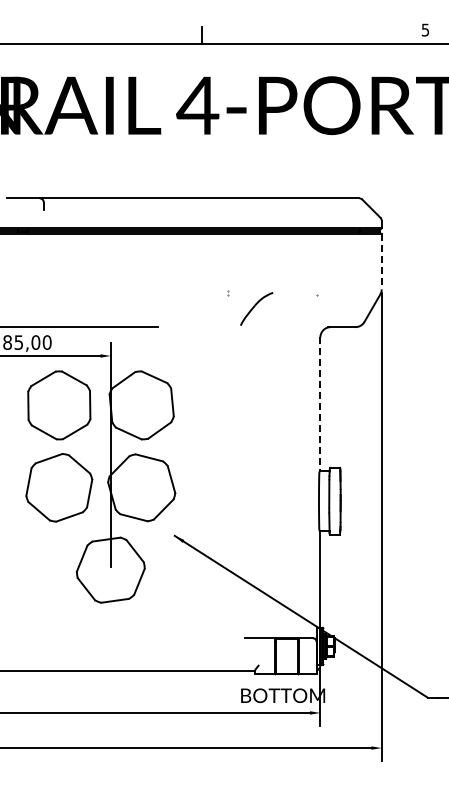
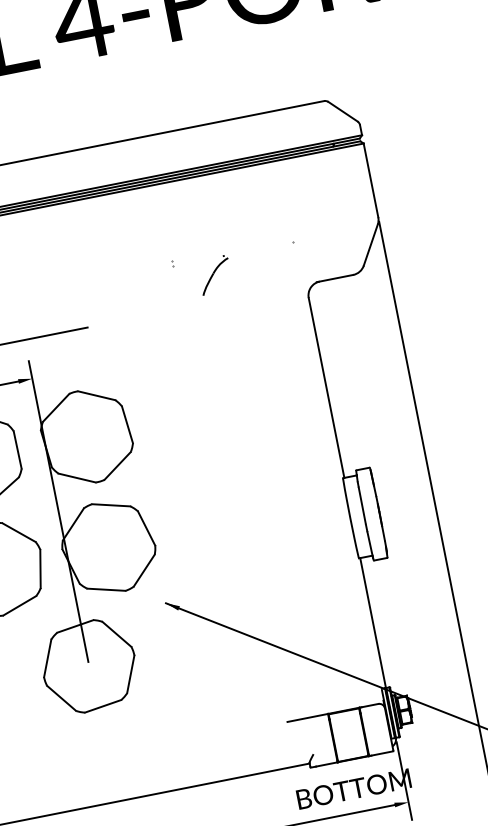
line: (381, 262) -> (370, 181), dashed -> solid
part: (256, 308) -> (215, 276), size x0.71
line: (320, 404) -> (326, 388), dashed -> solid

